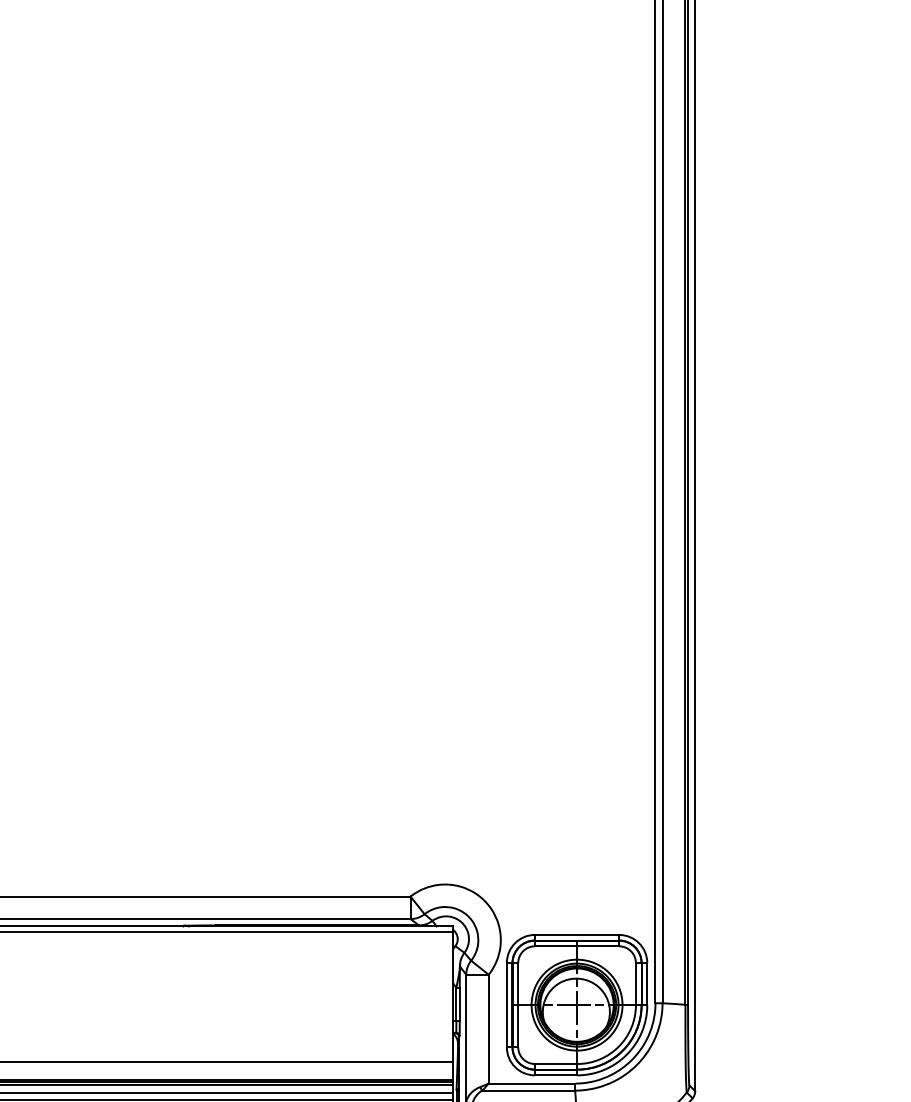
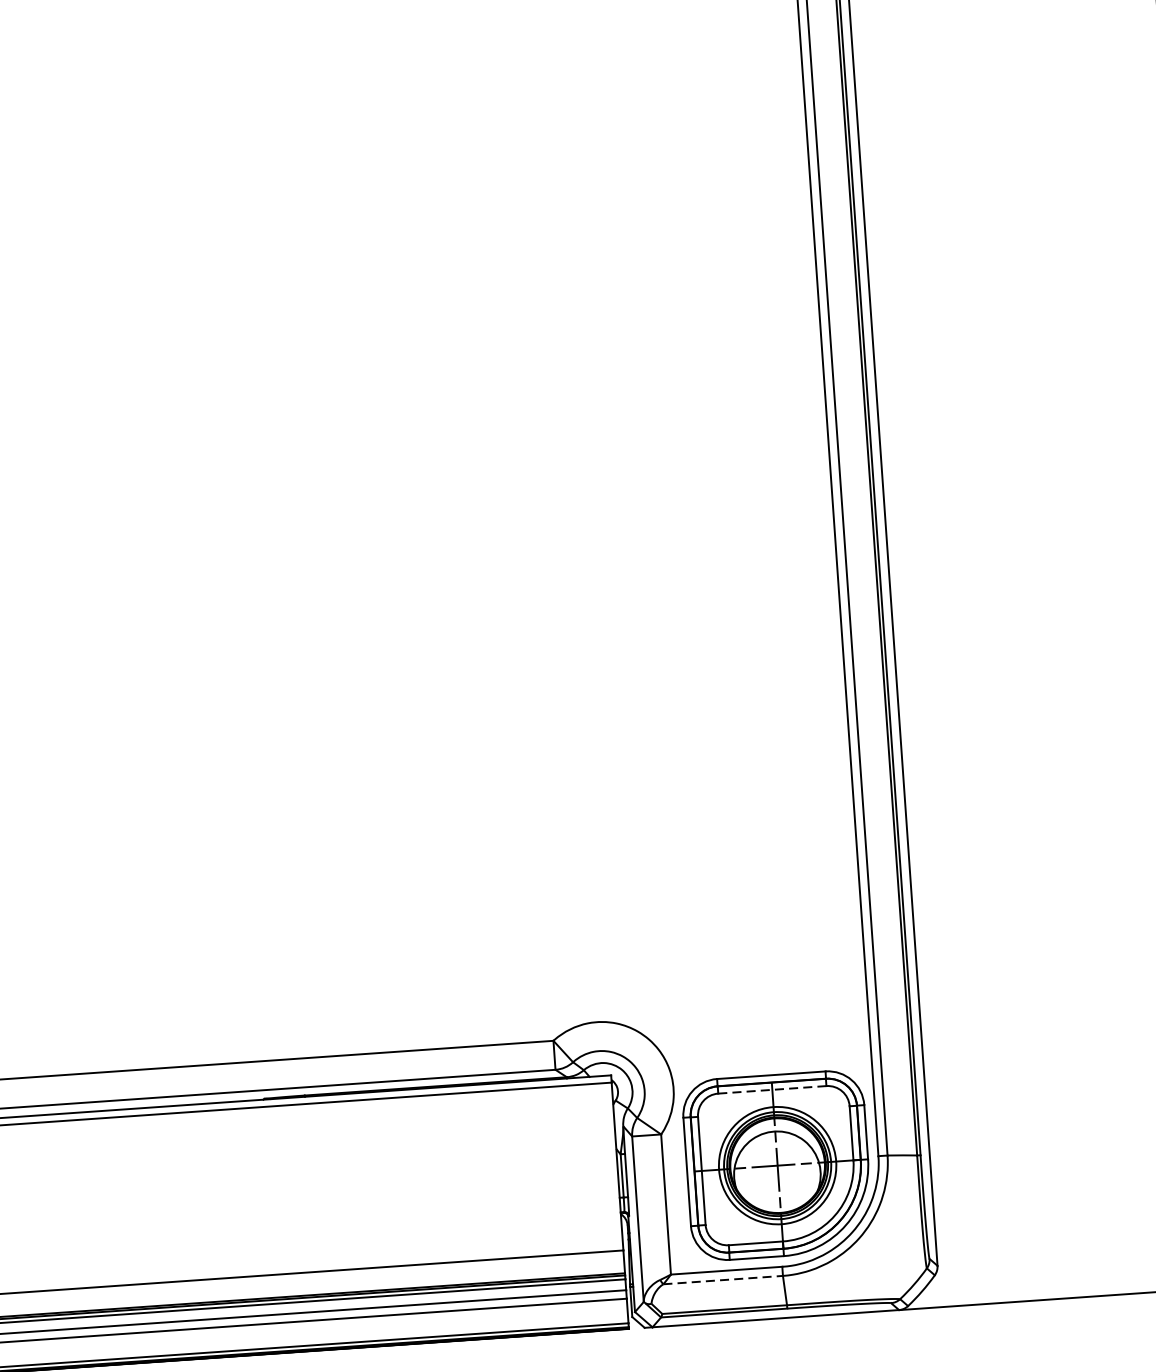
line: (577, 946) -> (772, 1090), solid -> dashed
line: (529, 1090) -> (724, 1279), solid -> dashed

